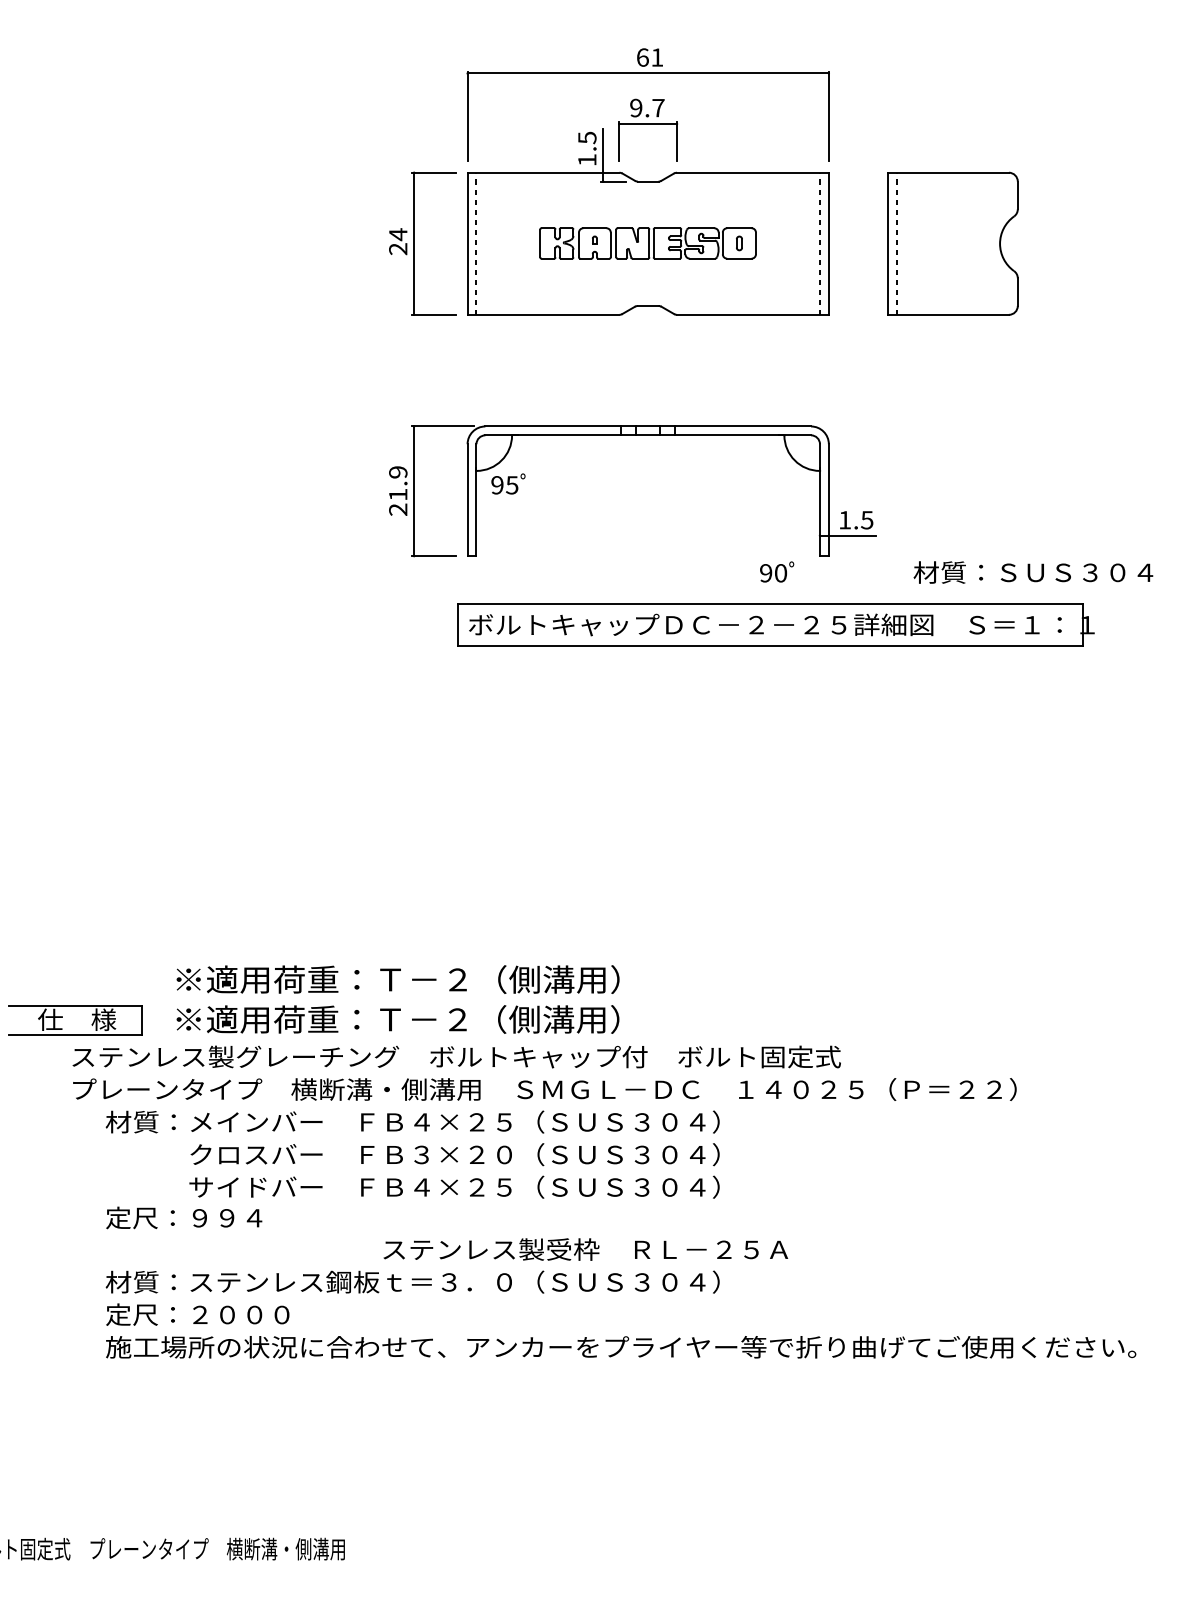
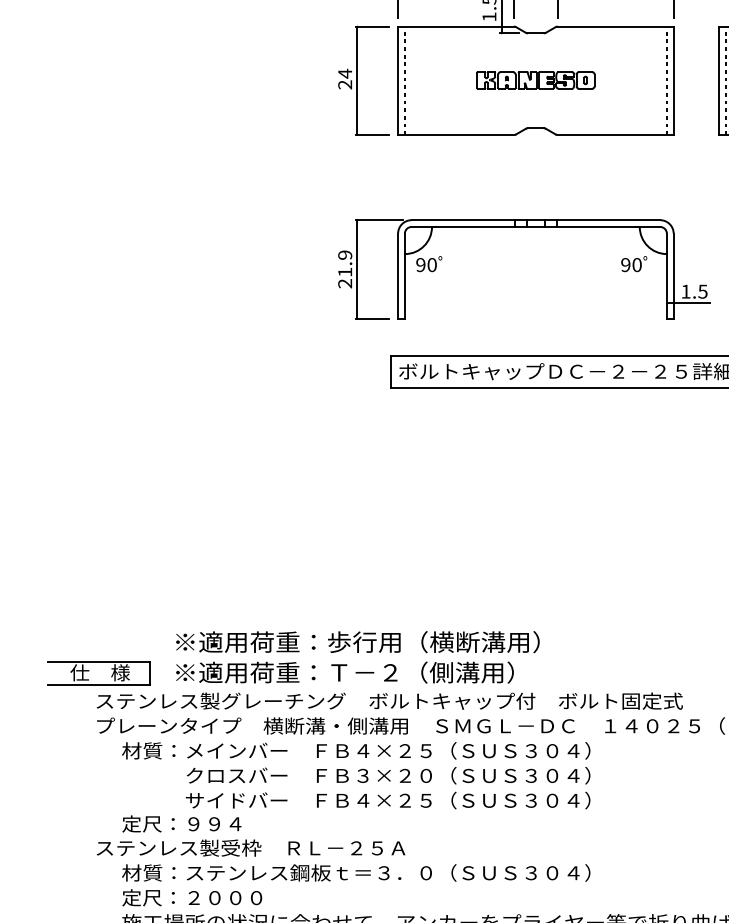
part: (648, 242) -> (536, 79), size x0.71
text: (512, 485) -> (432, 265), 95 -> 90
text: (777, 571) -> (634, 263), moved
text: (514, 979) -> (433, 642), ※適用荷重：Ｔ－２（側溝用） -> ※適用荷重：歩行用（横断溝用）
text: (585, 1249) -> (250, 848), moved

